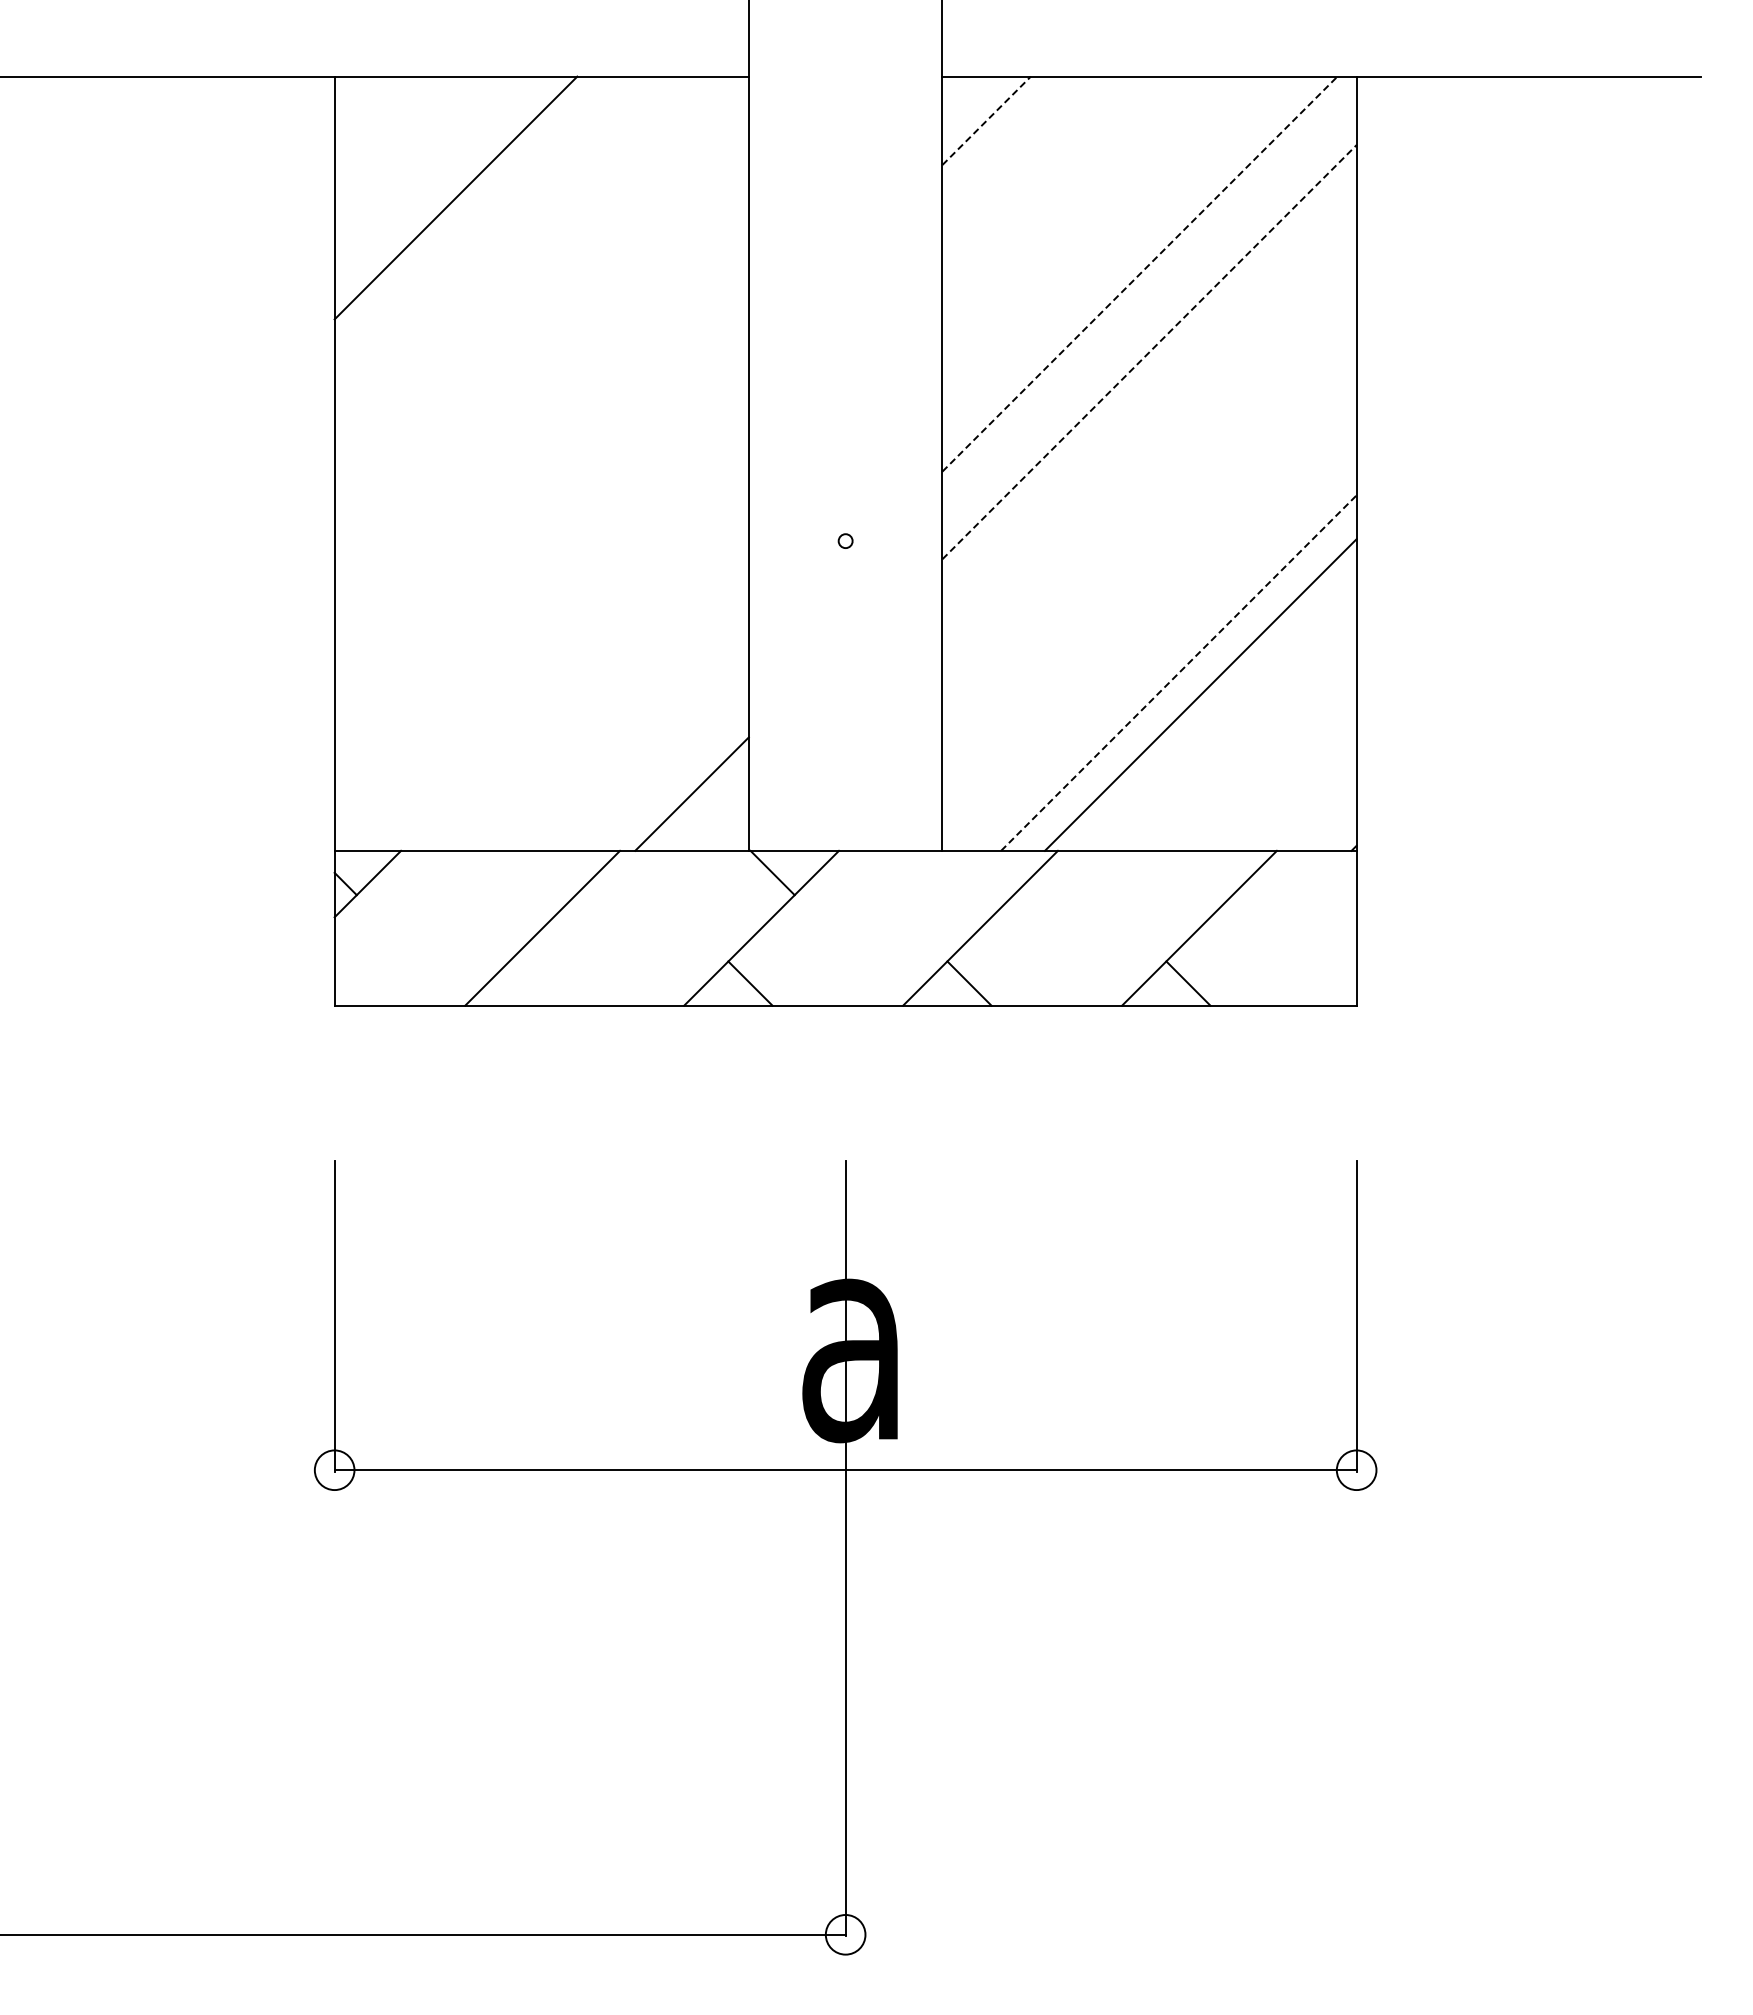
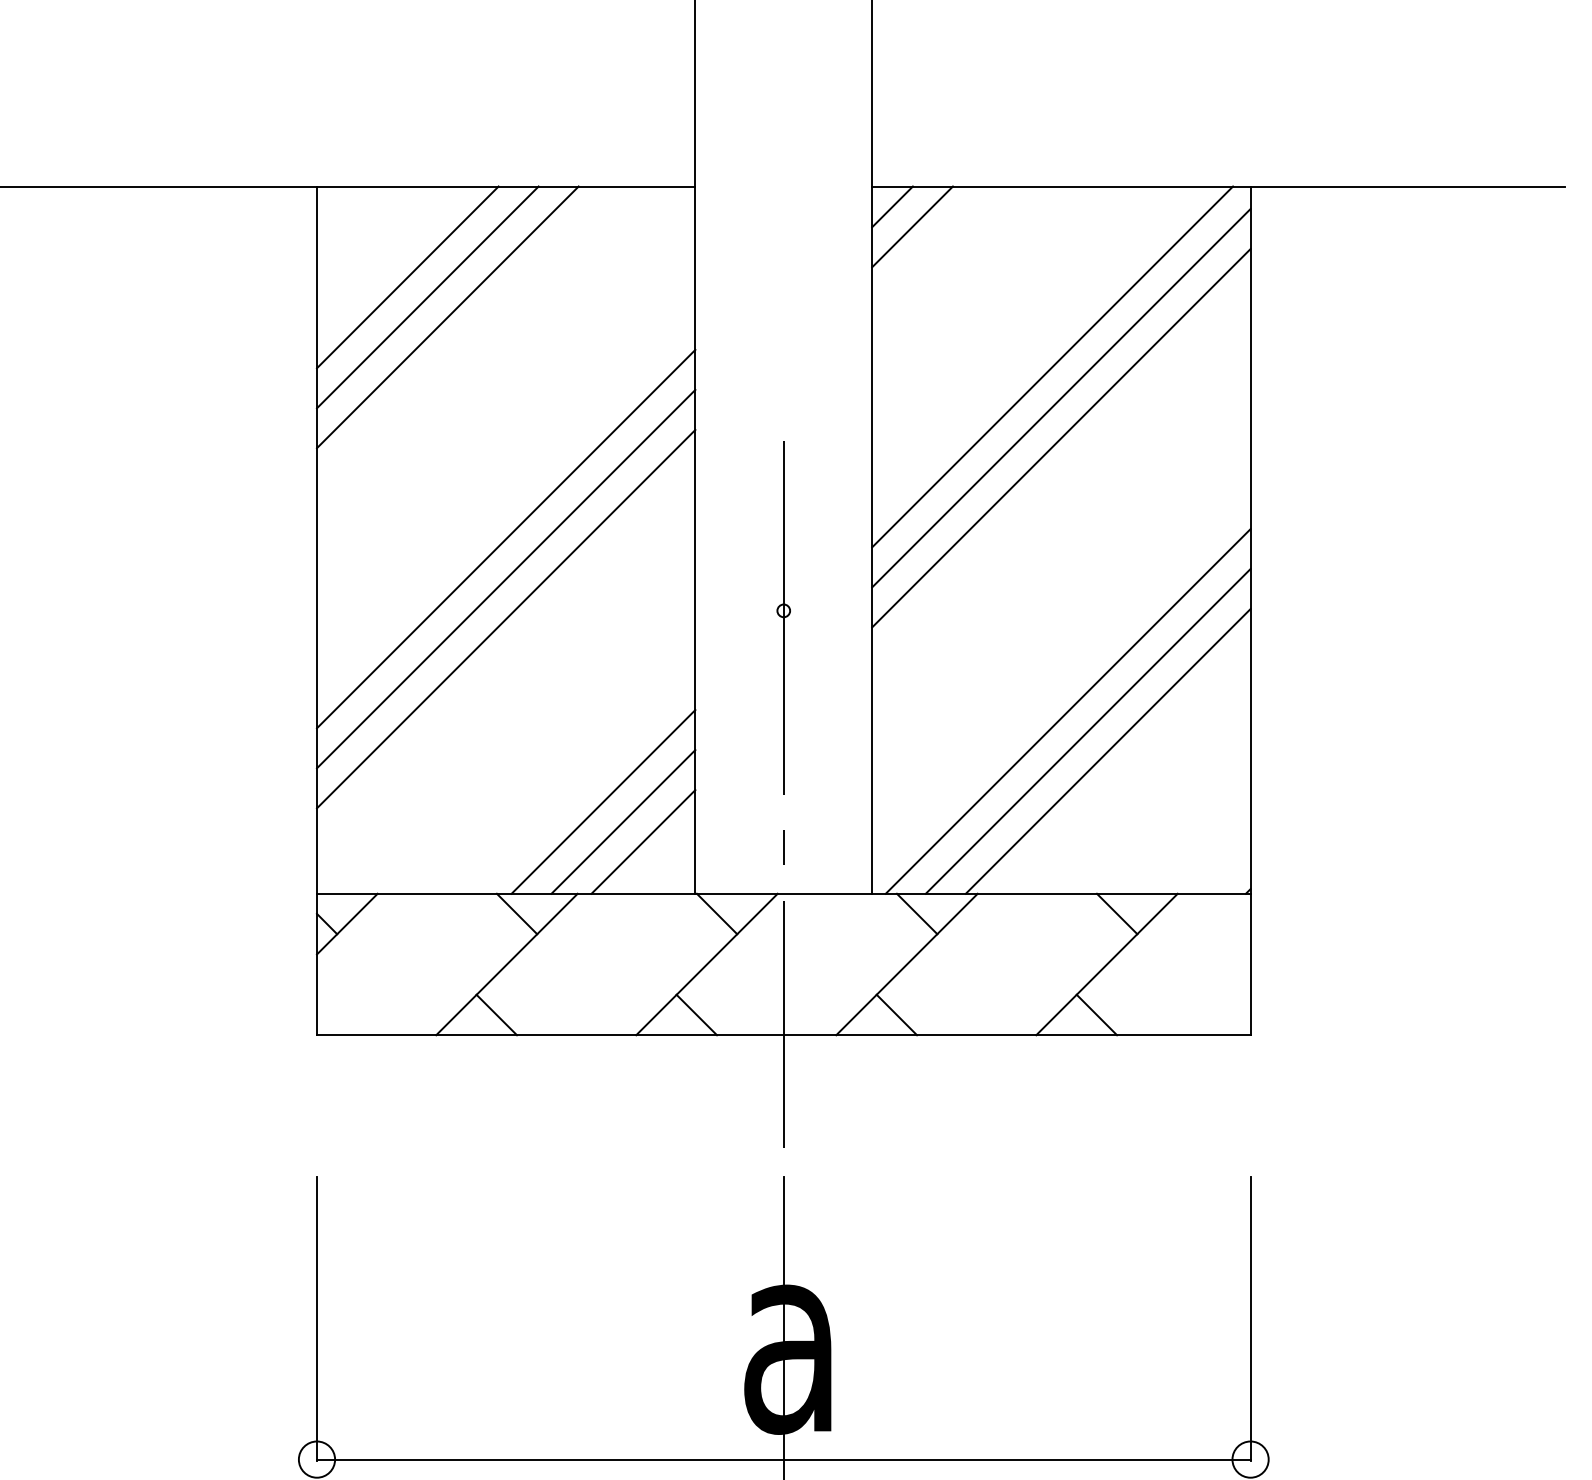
line: (964, 98) -> (892, 206), added
line: (986, 120) -> (912, 226), dashed -> solid
line: (433, 175) -> (407, 276), added
line: (477, 219) -> (447, 317), added
line: (1140, 273) -> (1053, 366), dashed -> solid
line: (1149, 308) -> (1061, 398), added
line: (1149, 352) -> (1061, 438), dashed -> solid
line: (541, 462) -> (505, 539), added
line: (541, 506) -> (505, 579), added
line: (541, 550) -> (505, 619), added
line: (1156, 650) -> (1067, 710), added
line: (1179, 672) -> (1088, 730), dashed -> solid
line: (845, 742) -> (783, 794), added
line: (647, 749) -> (602, 801), added
line: (669, 771) -> (622, 821), added
line: (553, 872) -> (516, 913), added
line: (991, 872) -> (917, 913), added
line: (1210, 872) -> (1117, 913), added
line: (531, 983) -> (496, 1014), added

